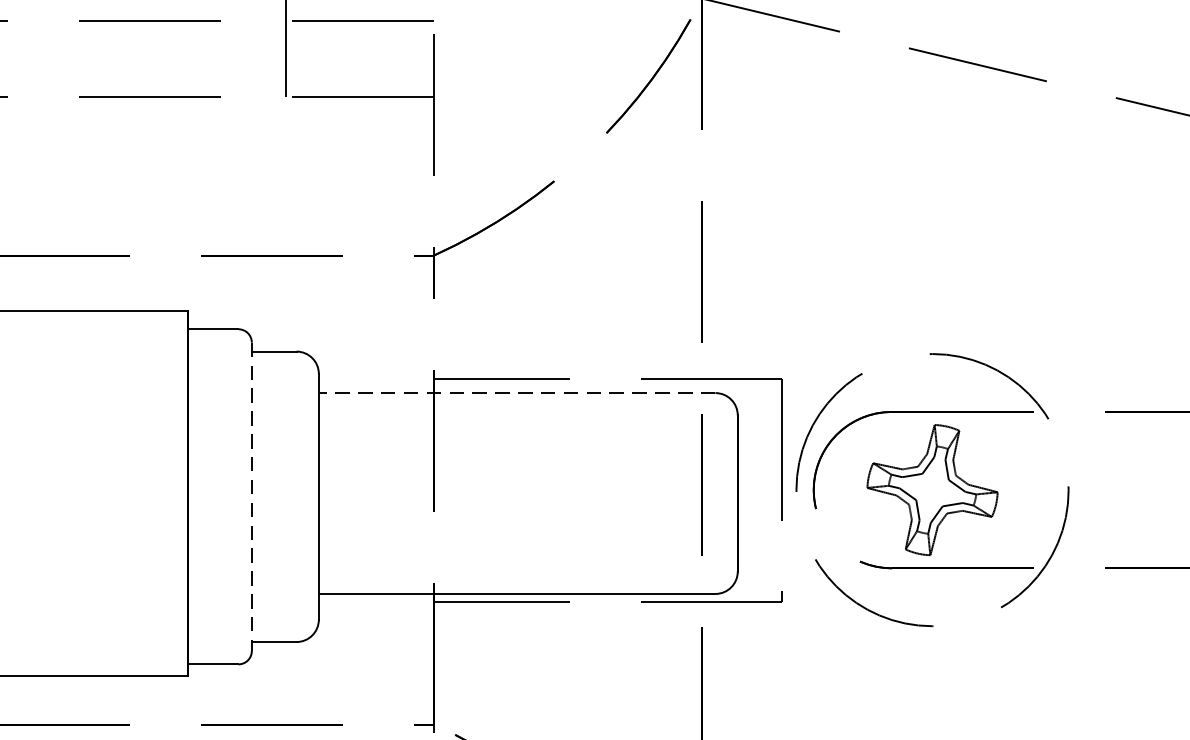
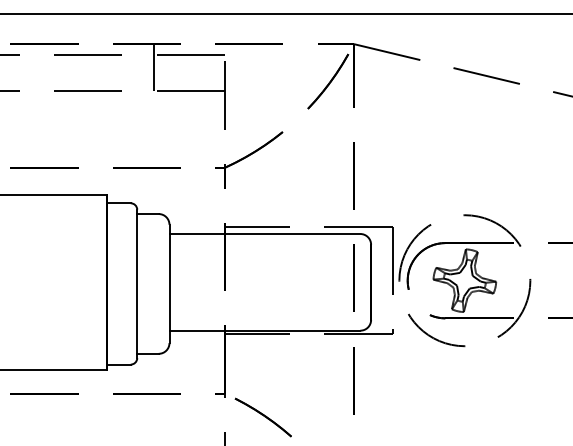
line: (516, 394) -> (264, 234), dashed -> solid
line: (252, 497) -> (137, 284), dashed -> solid

